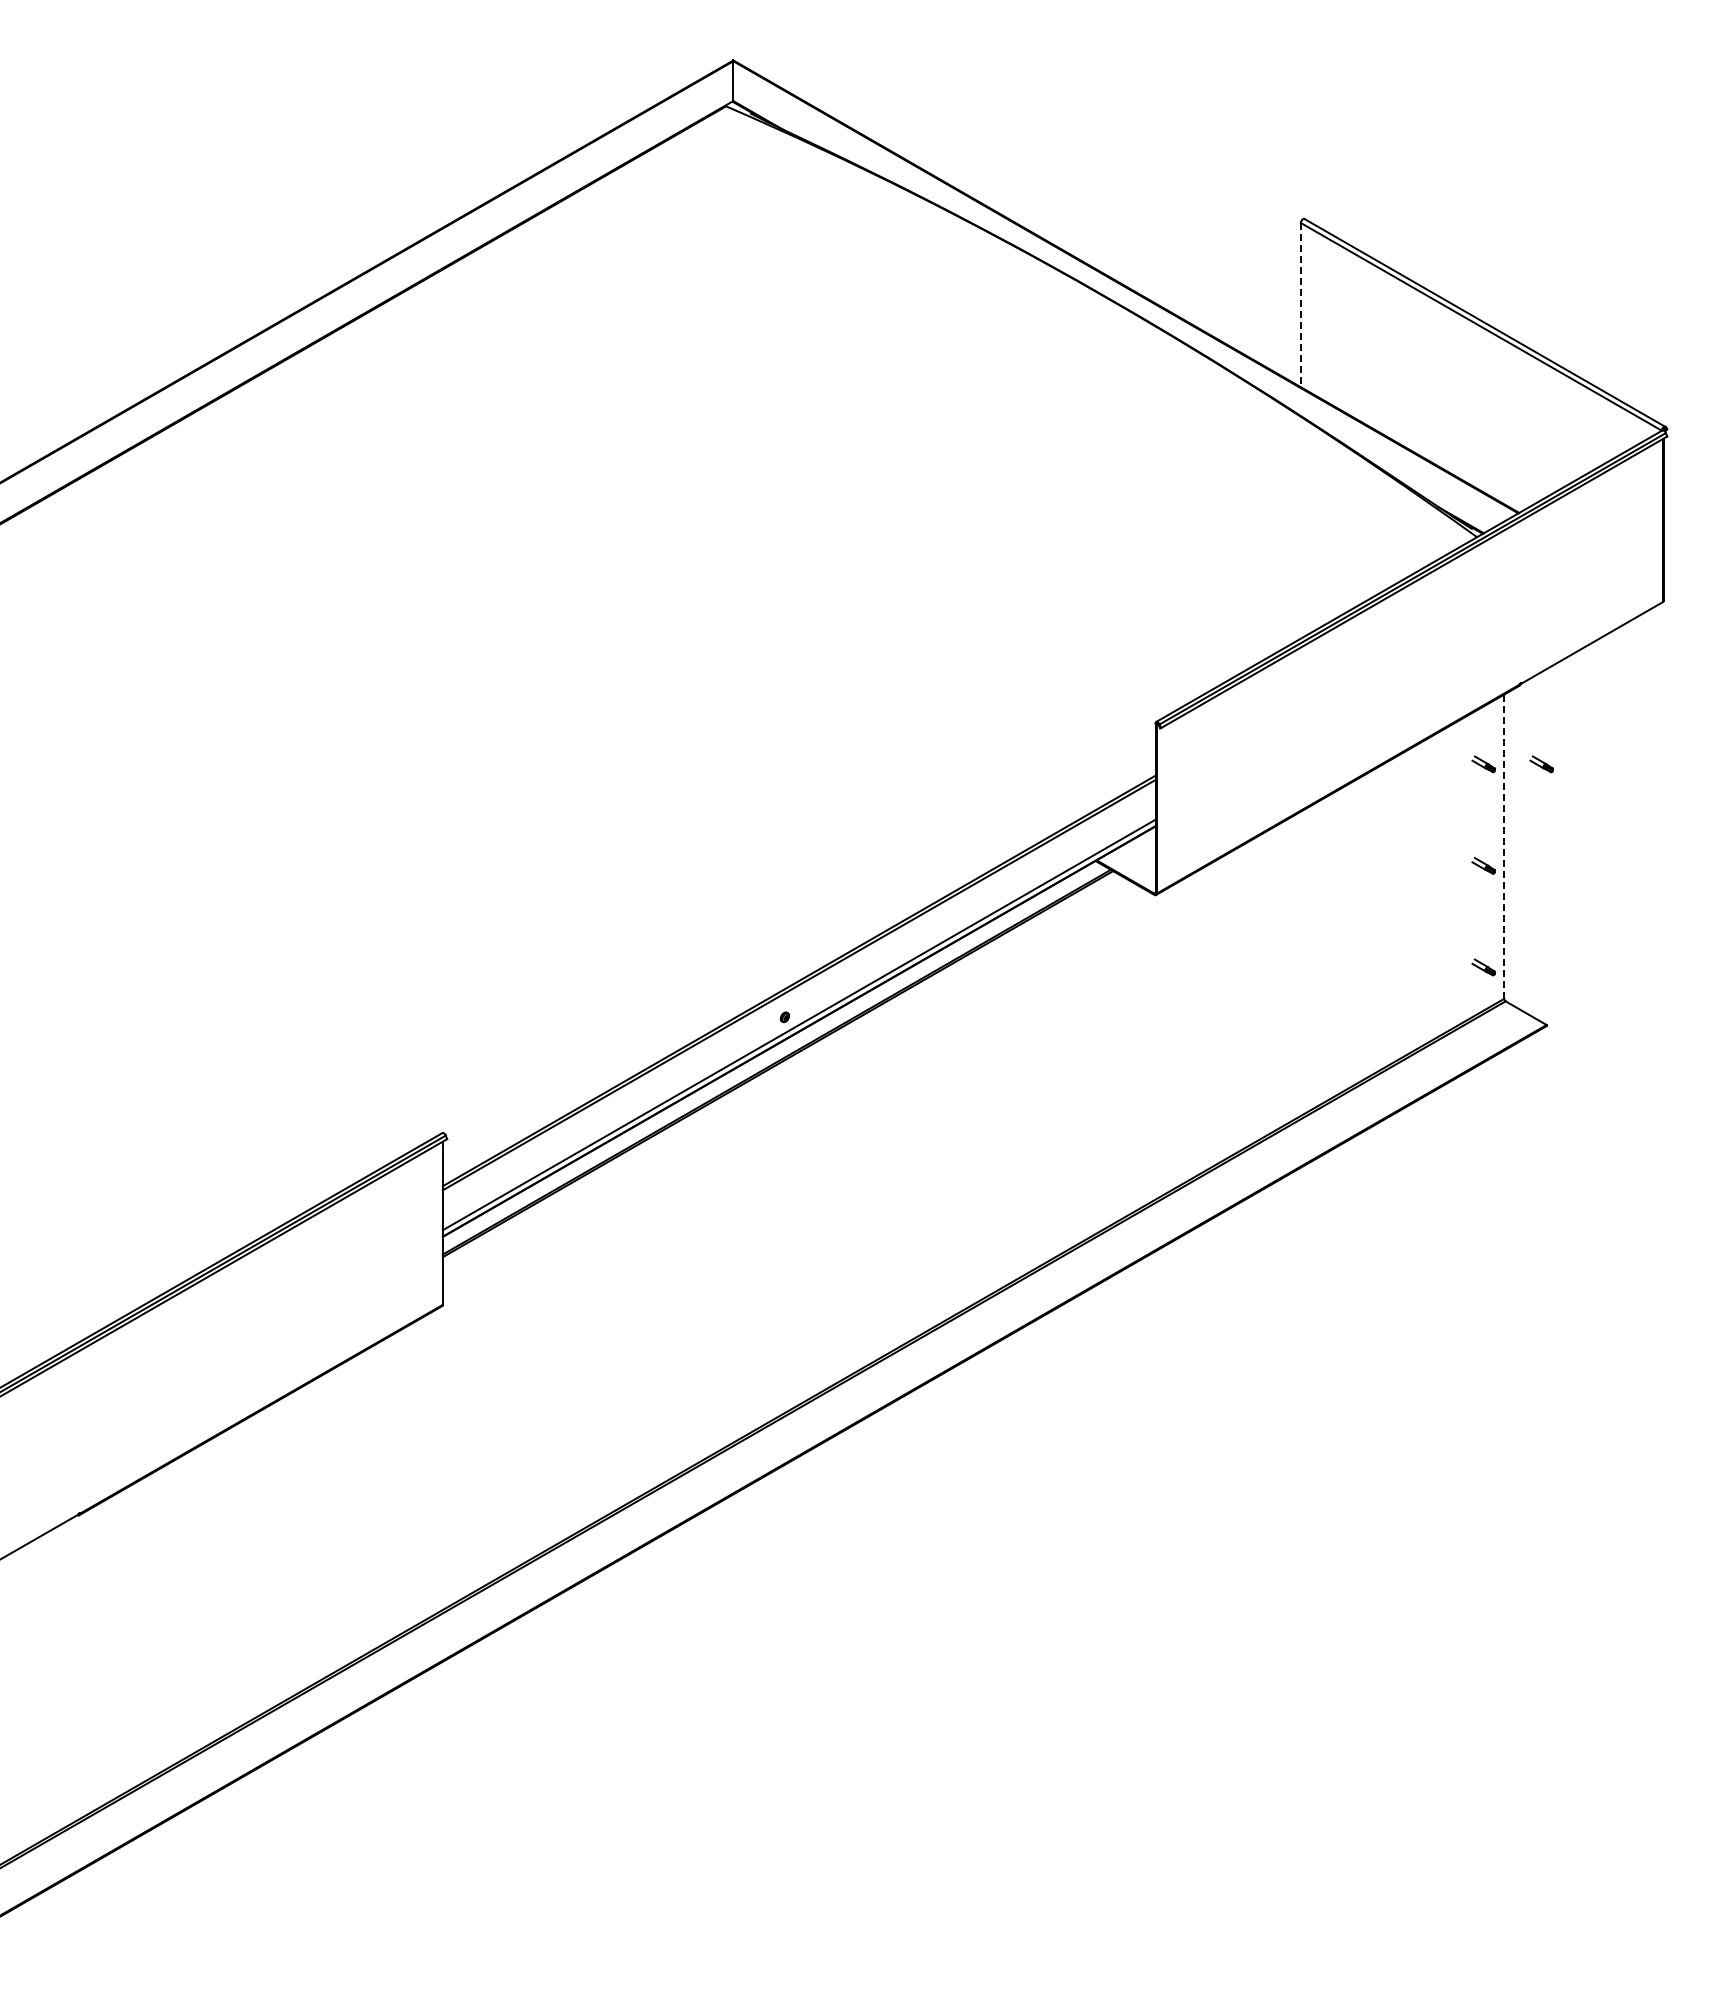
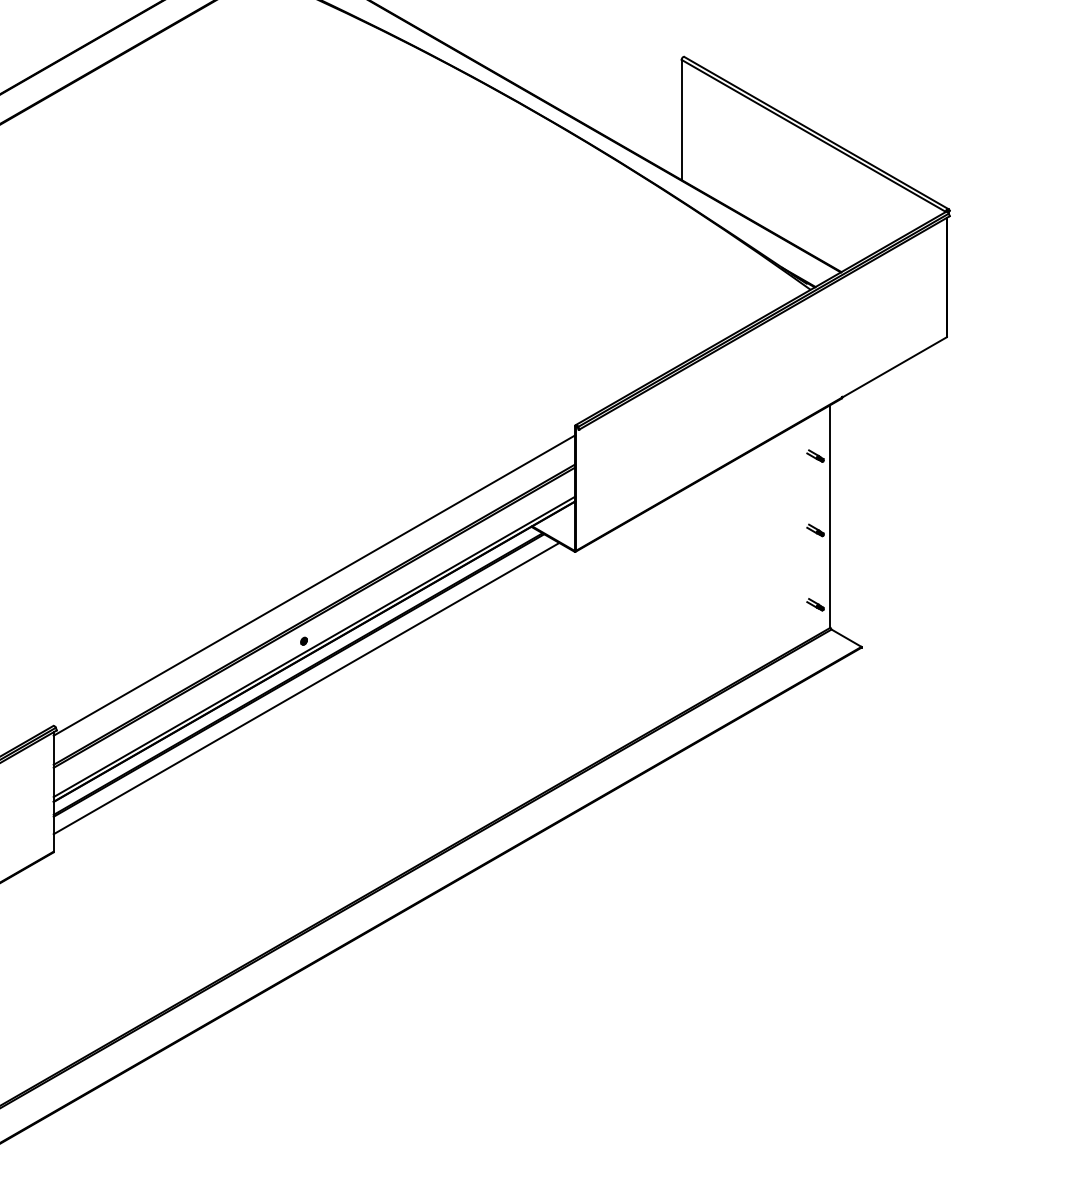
line: (1300, 305) -> (681, 120), dashed -> solid
part: (1541, 764) -> (857, 456), removed
line: (1504, 847) -> (830, 516), dashed -> solid
line: (798, 940) -> (313, 585), added
line: (787, 1082) -> (305, 688), added

